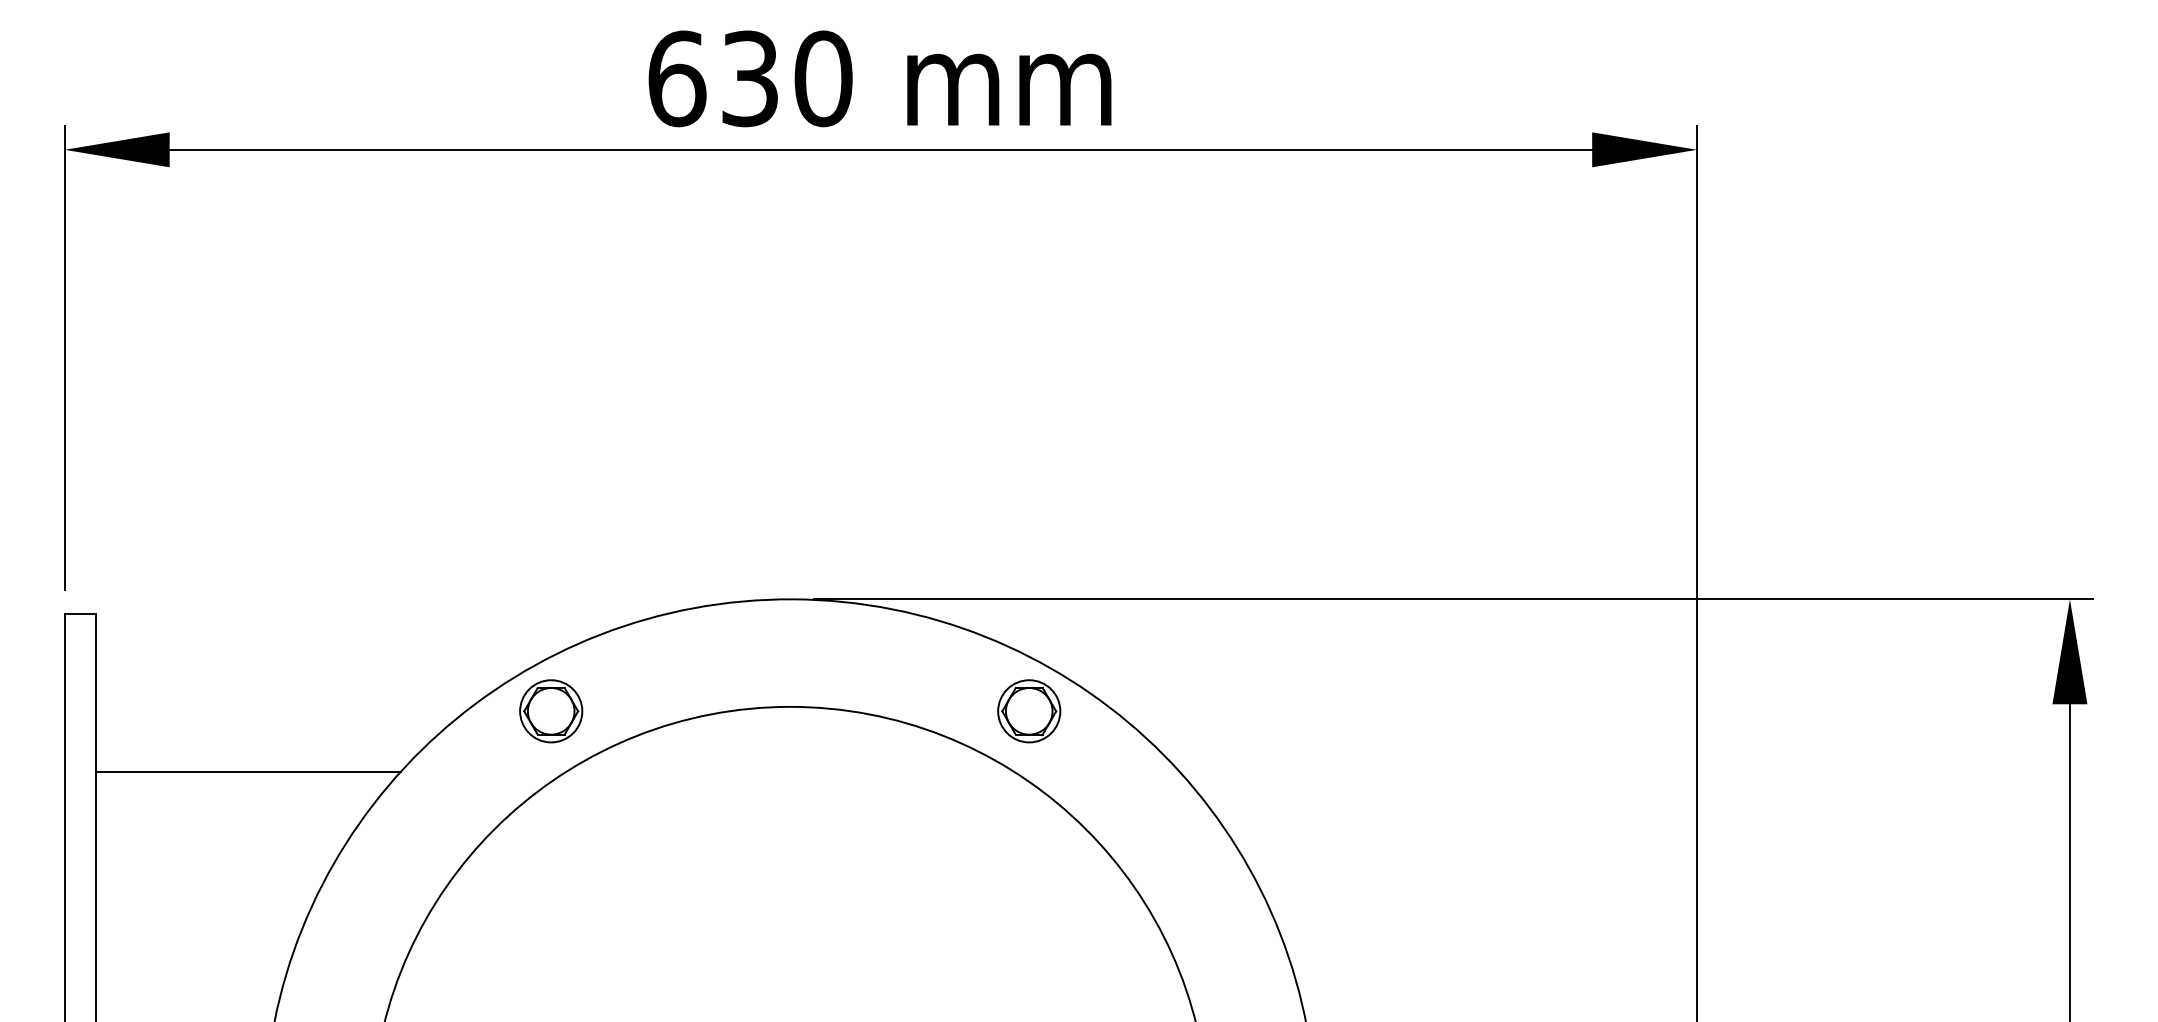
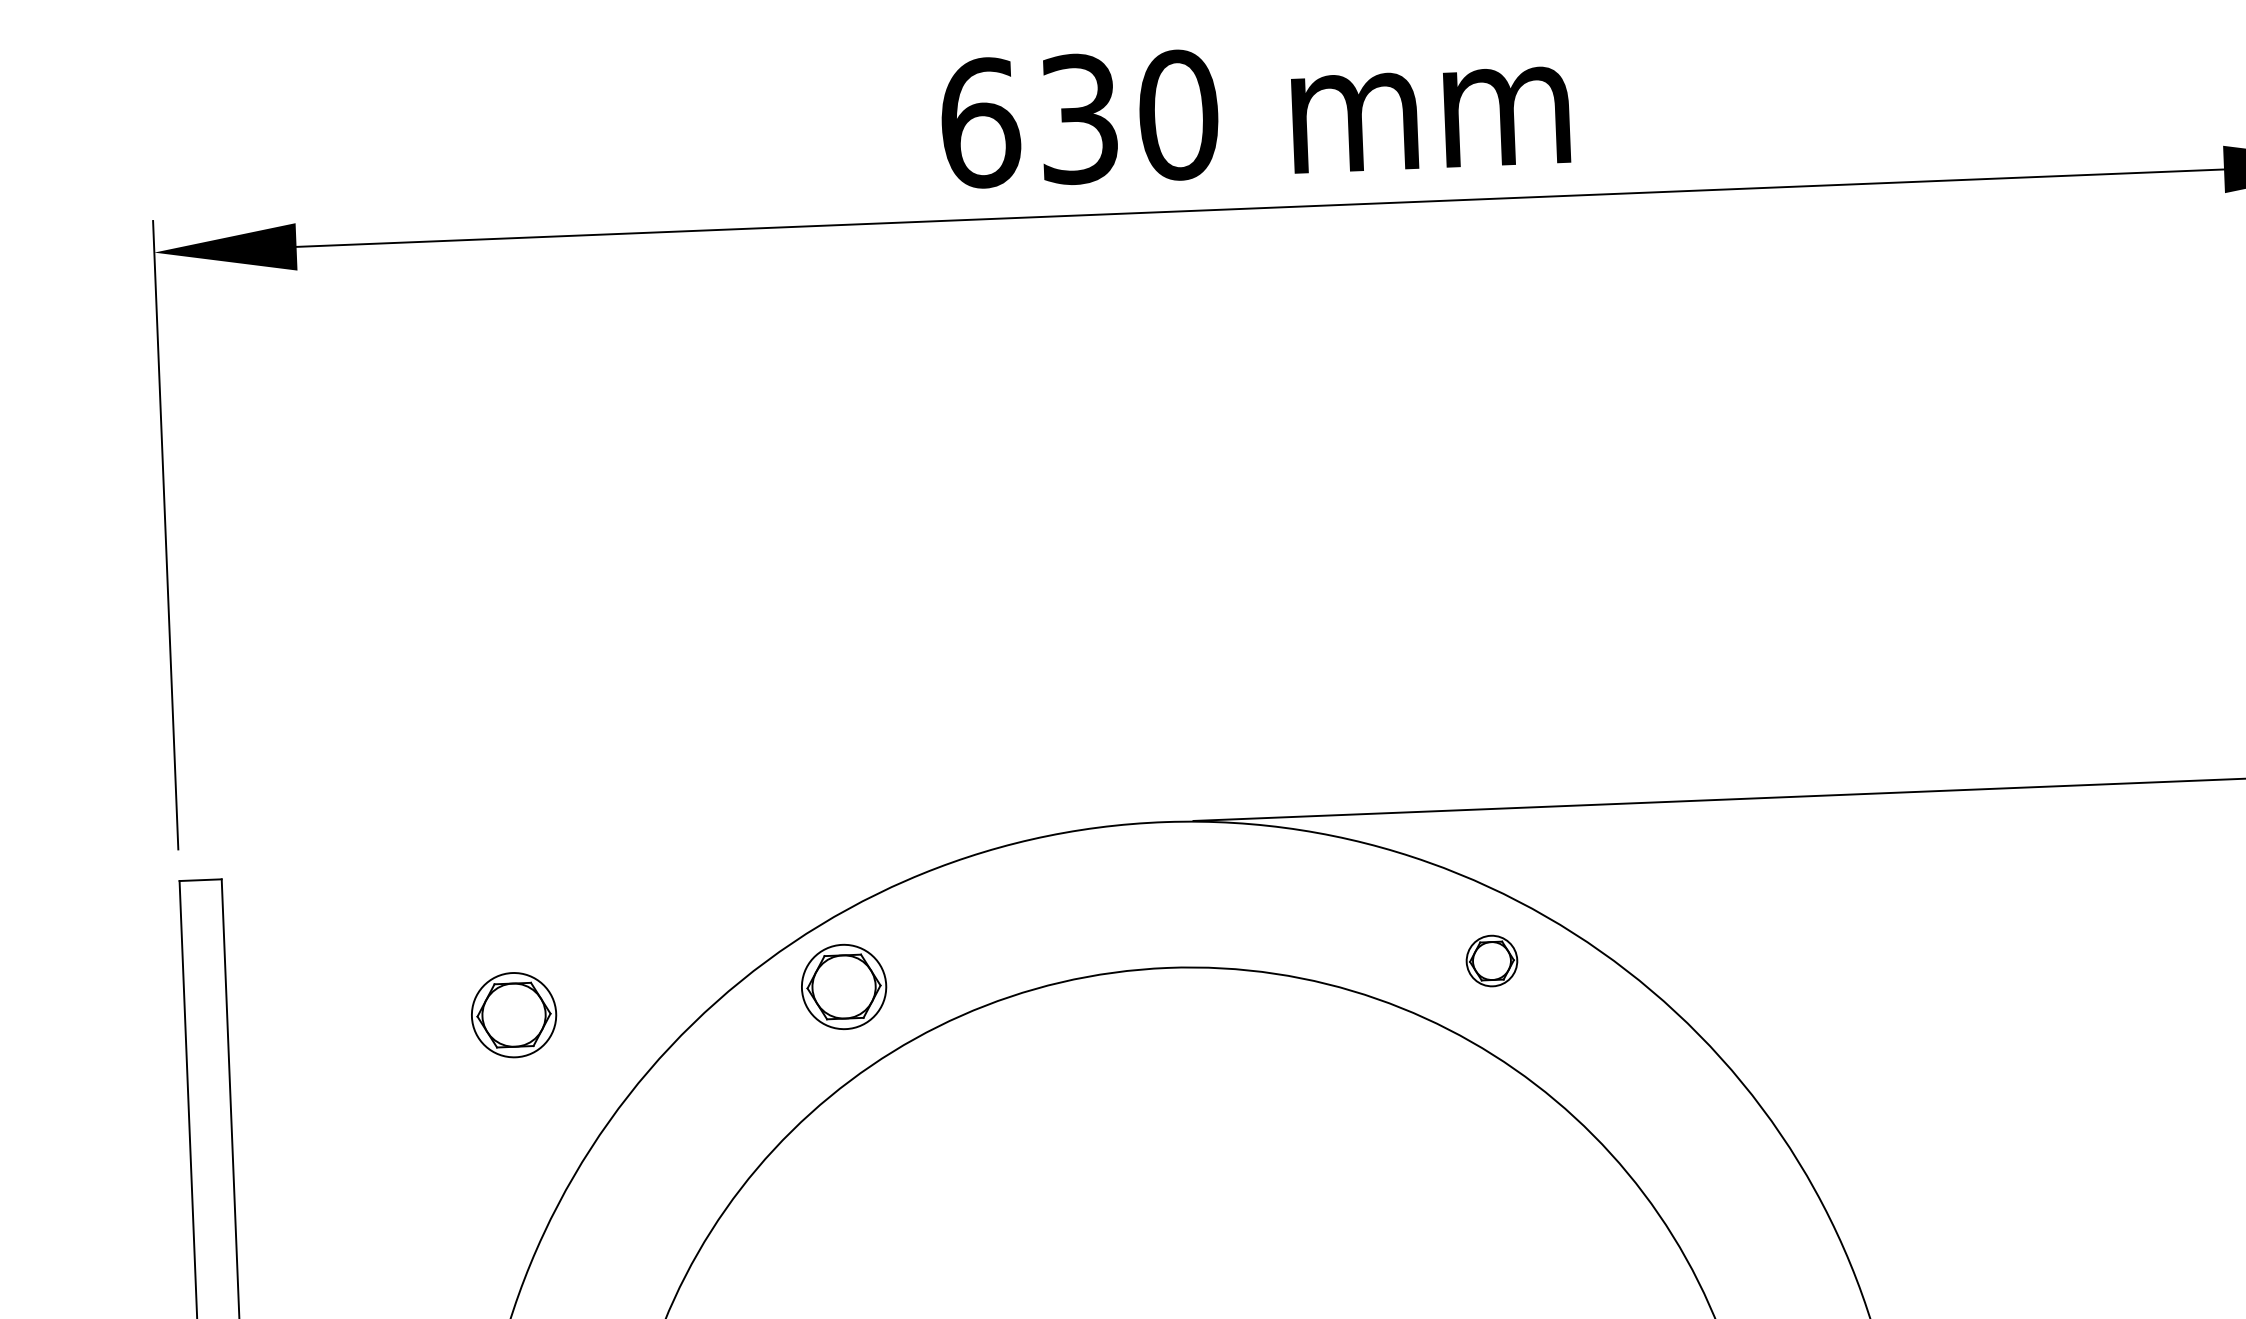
part: (1029, 711) -> (1492, 961), size x0.6
part: (307, 722) -> (514, 1015), added
line: (247, 771) -> (435, 1085), removed

